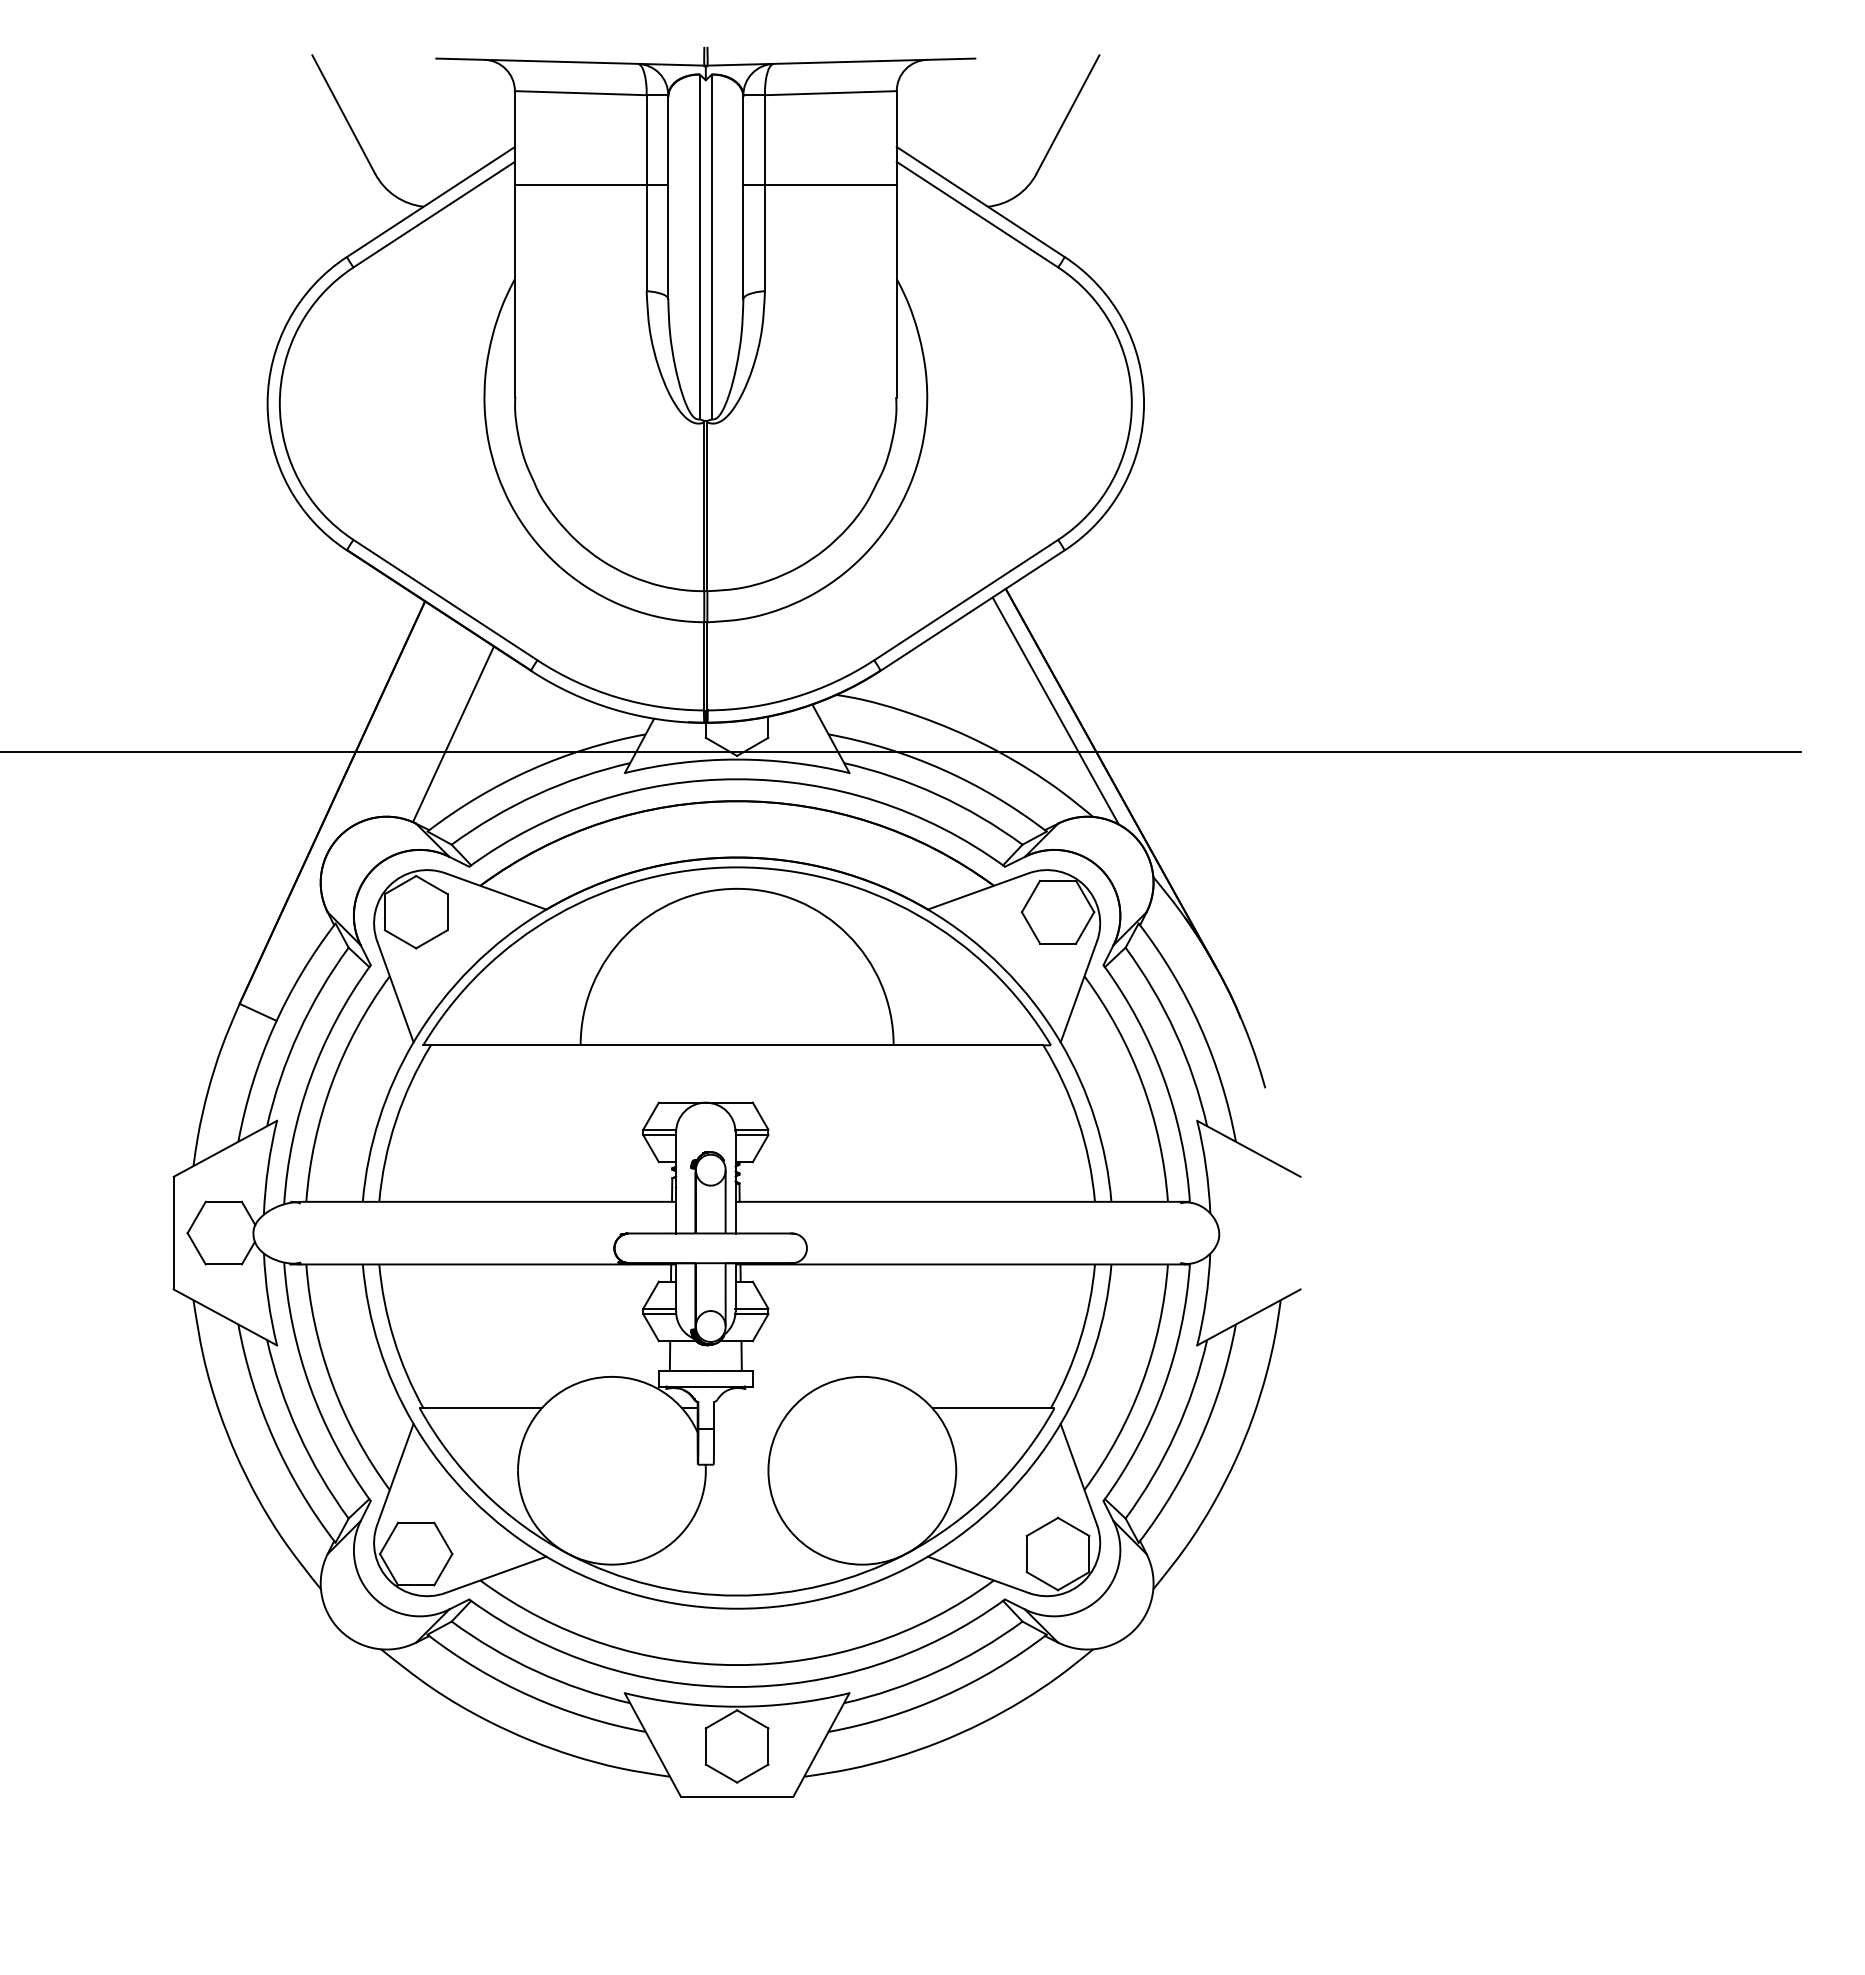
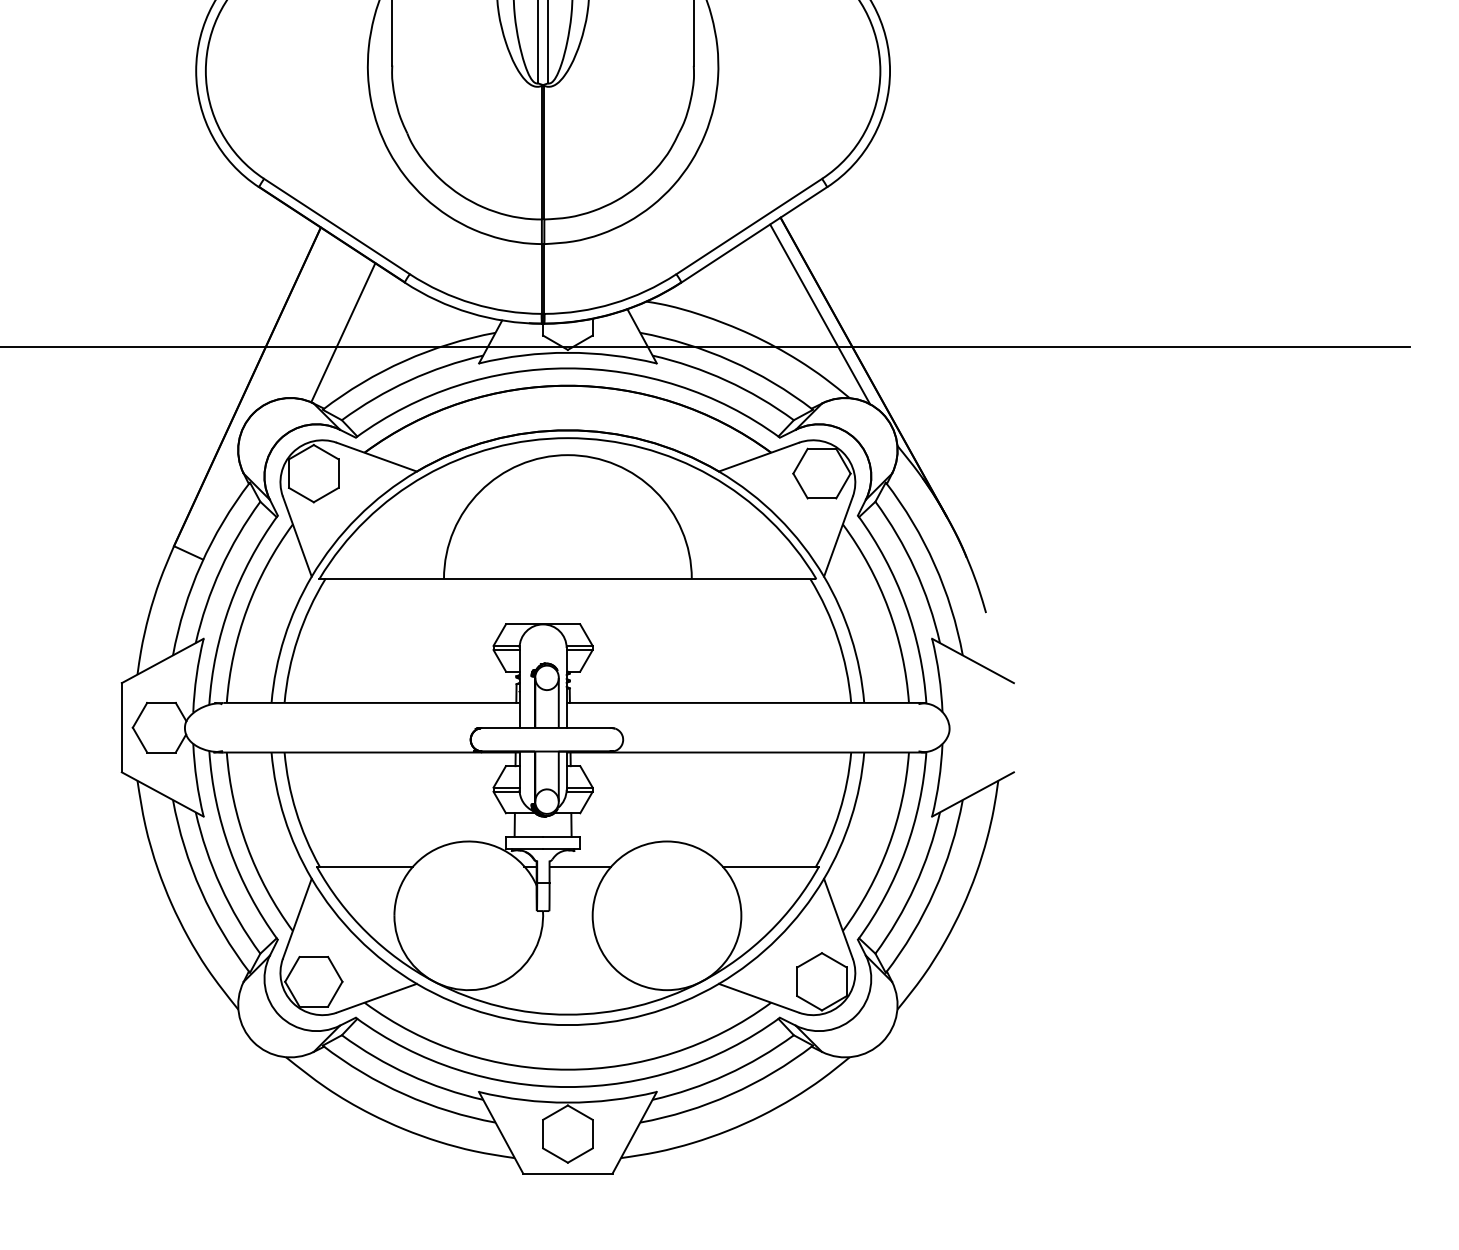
line: (752, 1408) -> (580, 866), added

